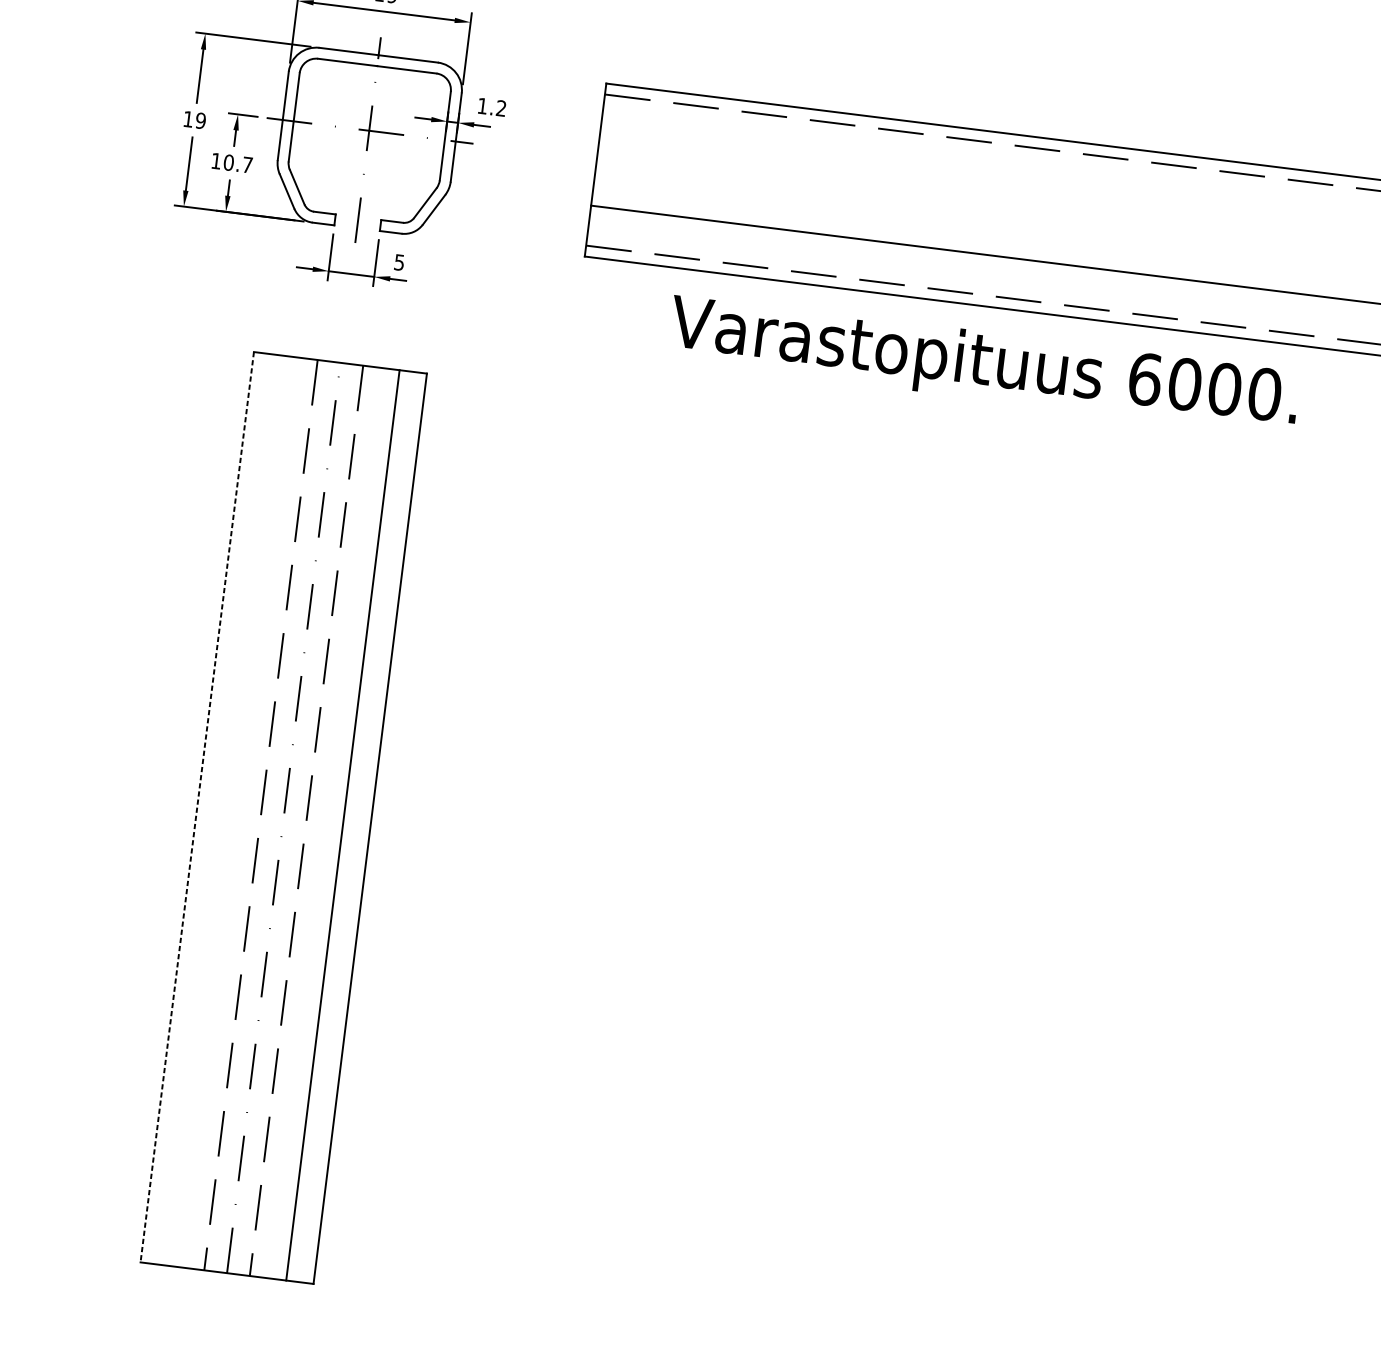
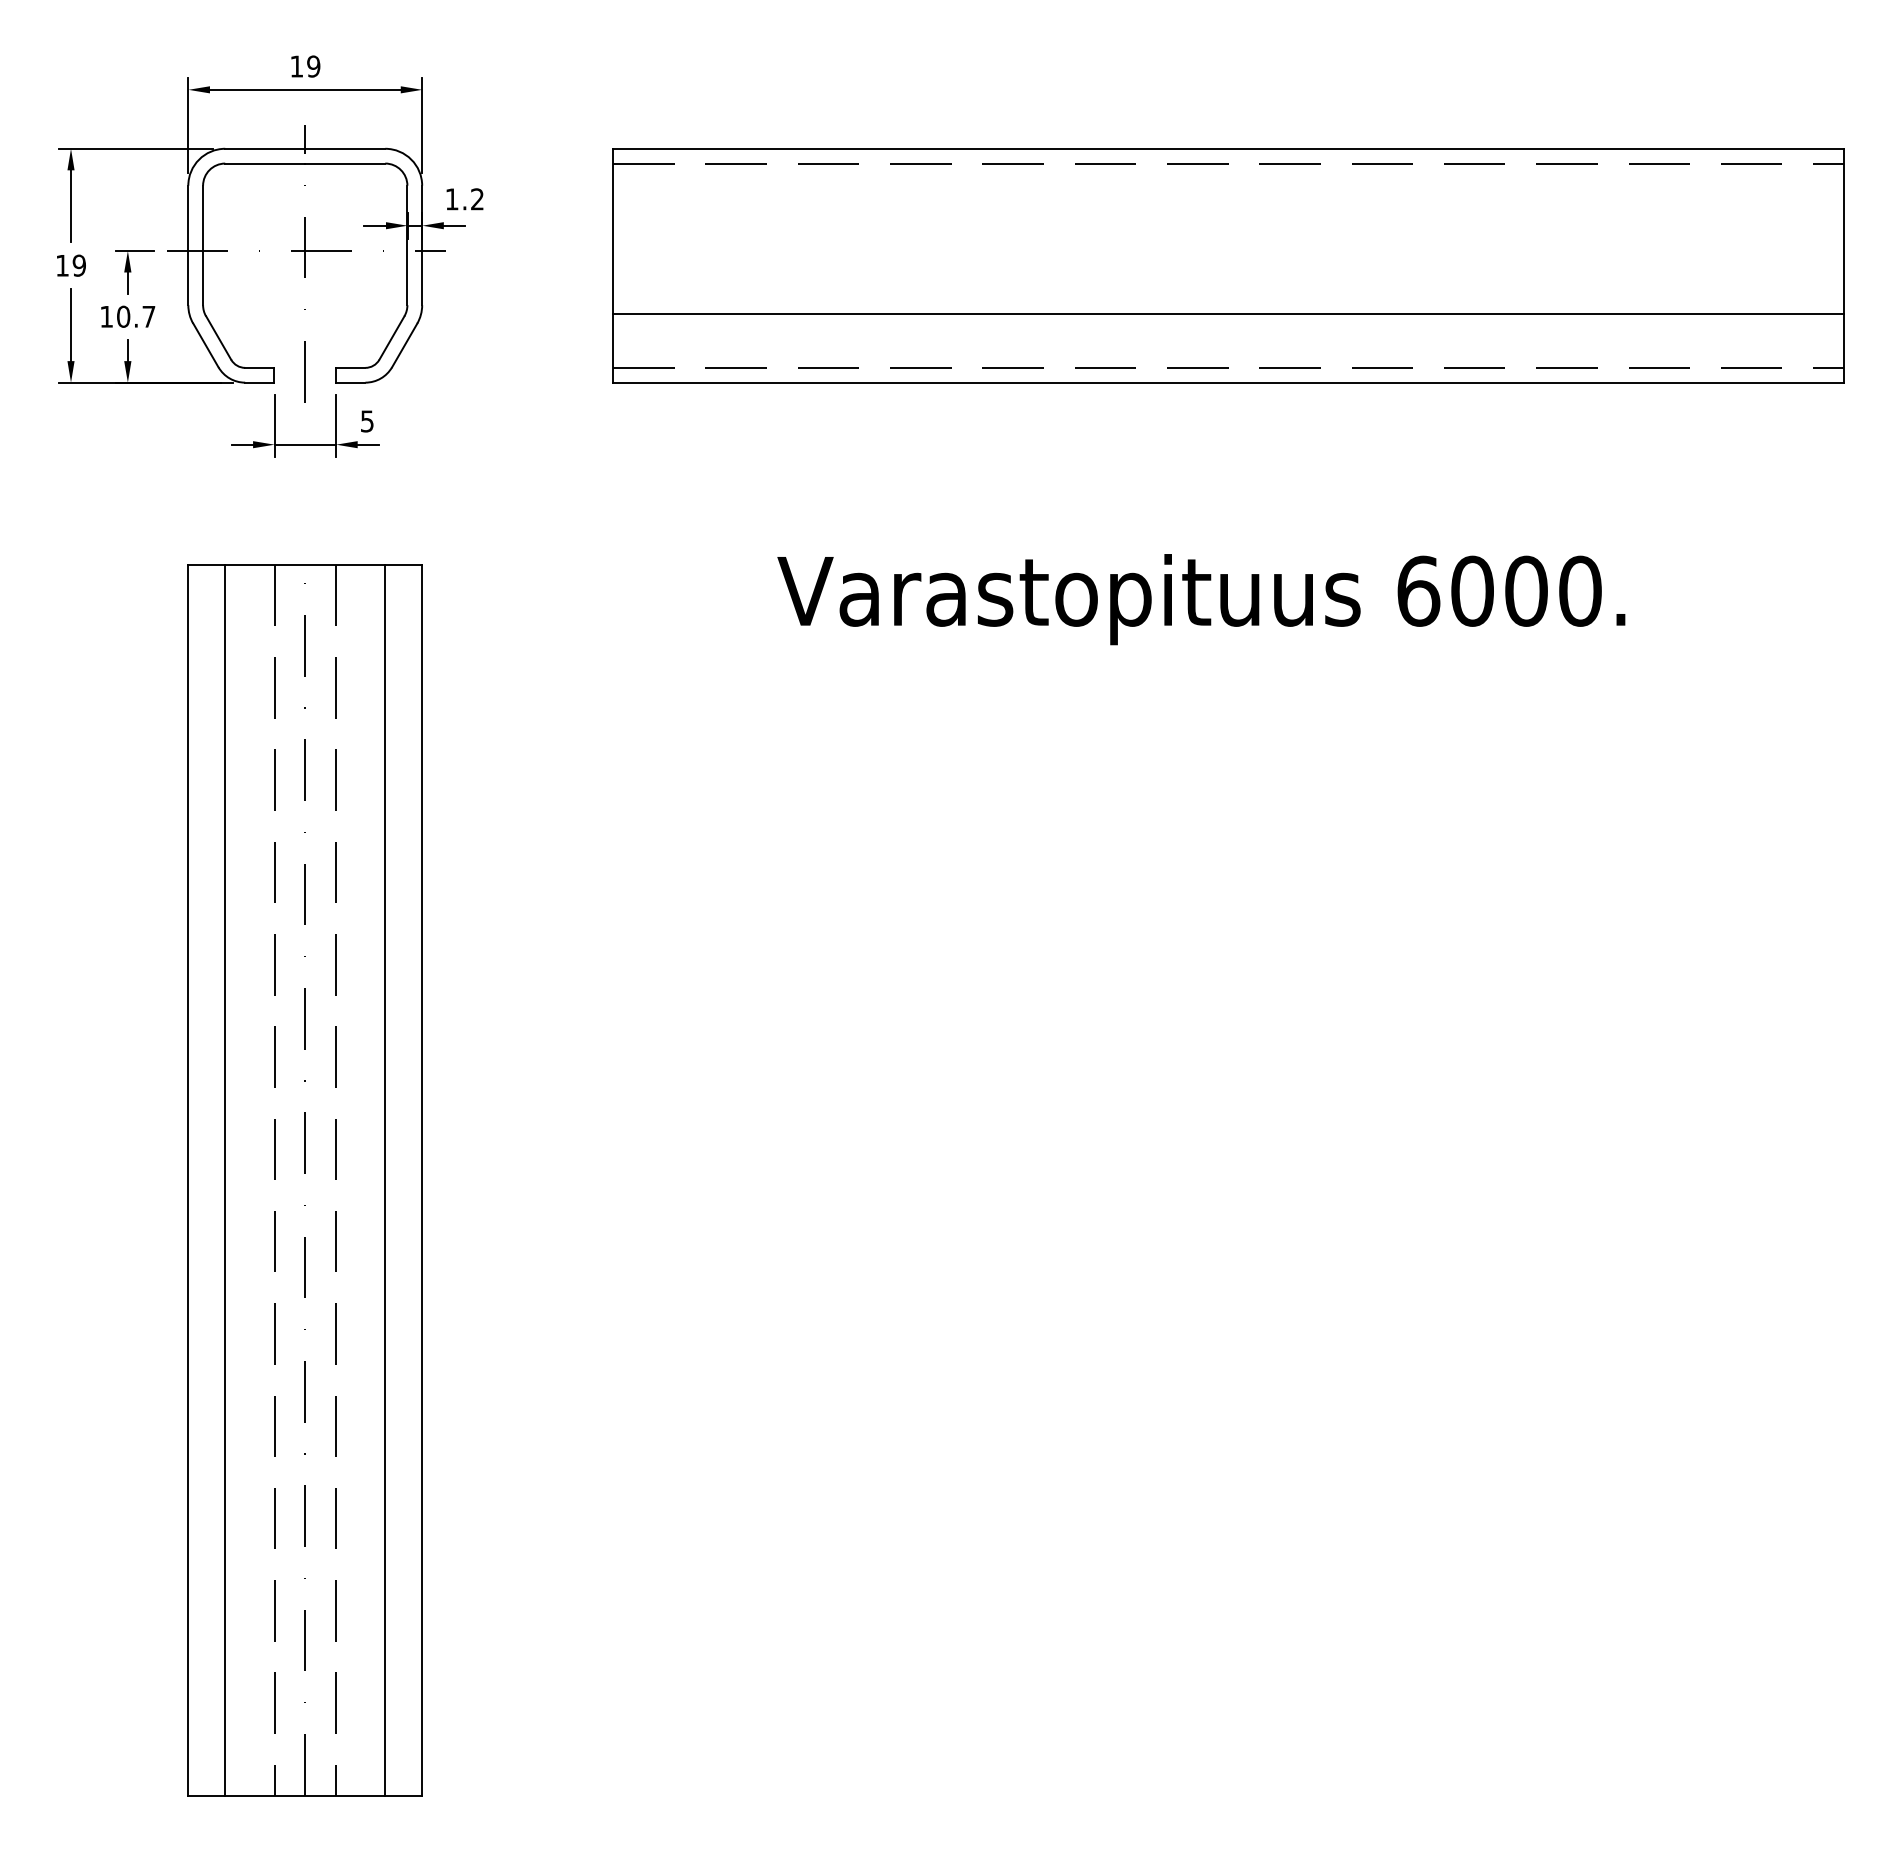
text: (983, 365) -> (1201, 599), moved
line: (197, 807) -> (188, 1180), dashed -> solid
line: (224, 810) -> (225, 1179), added

